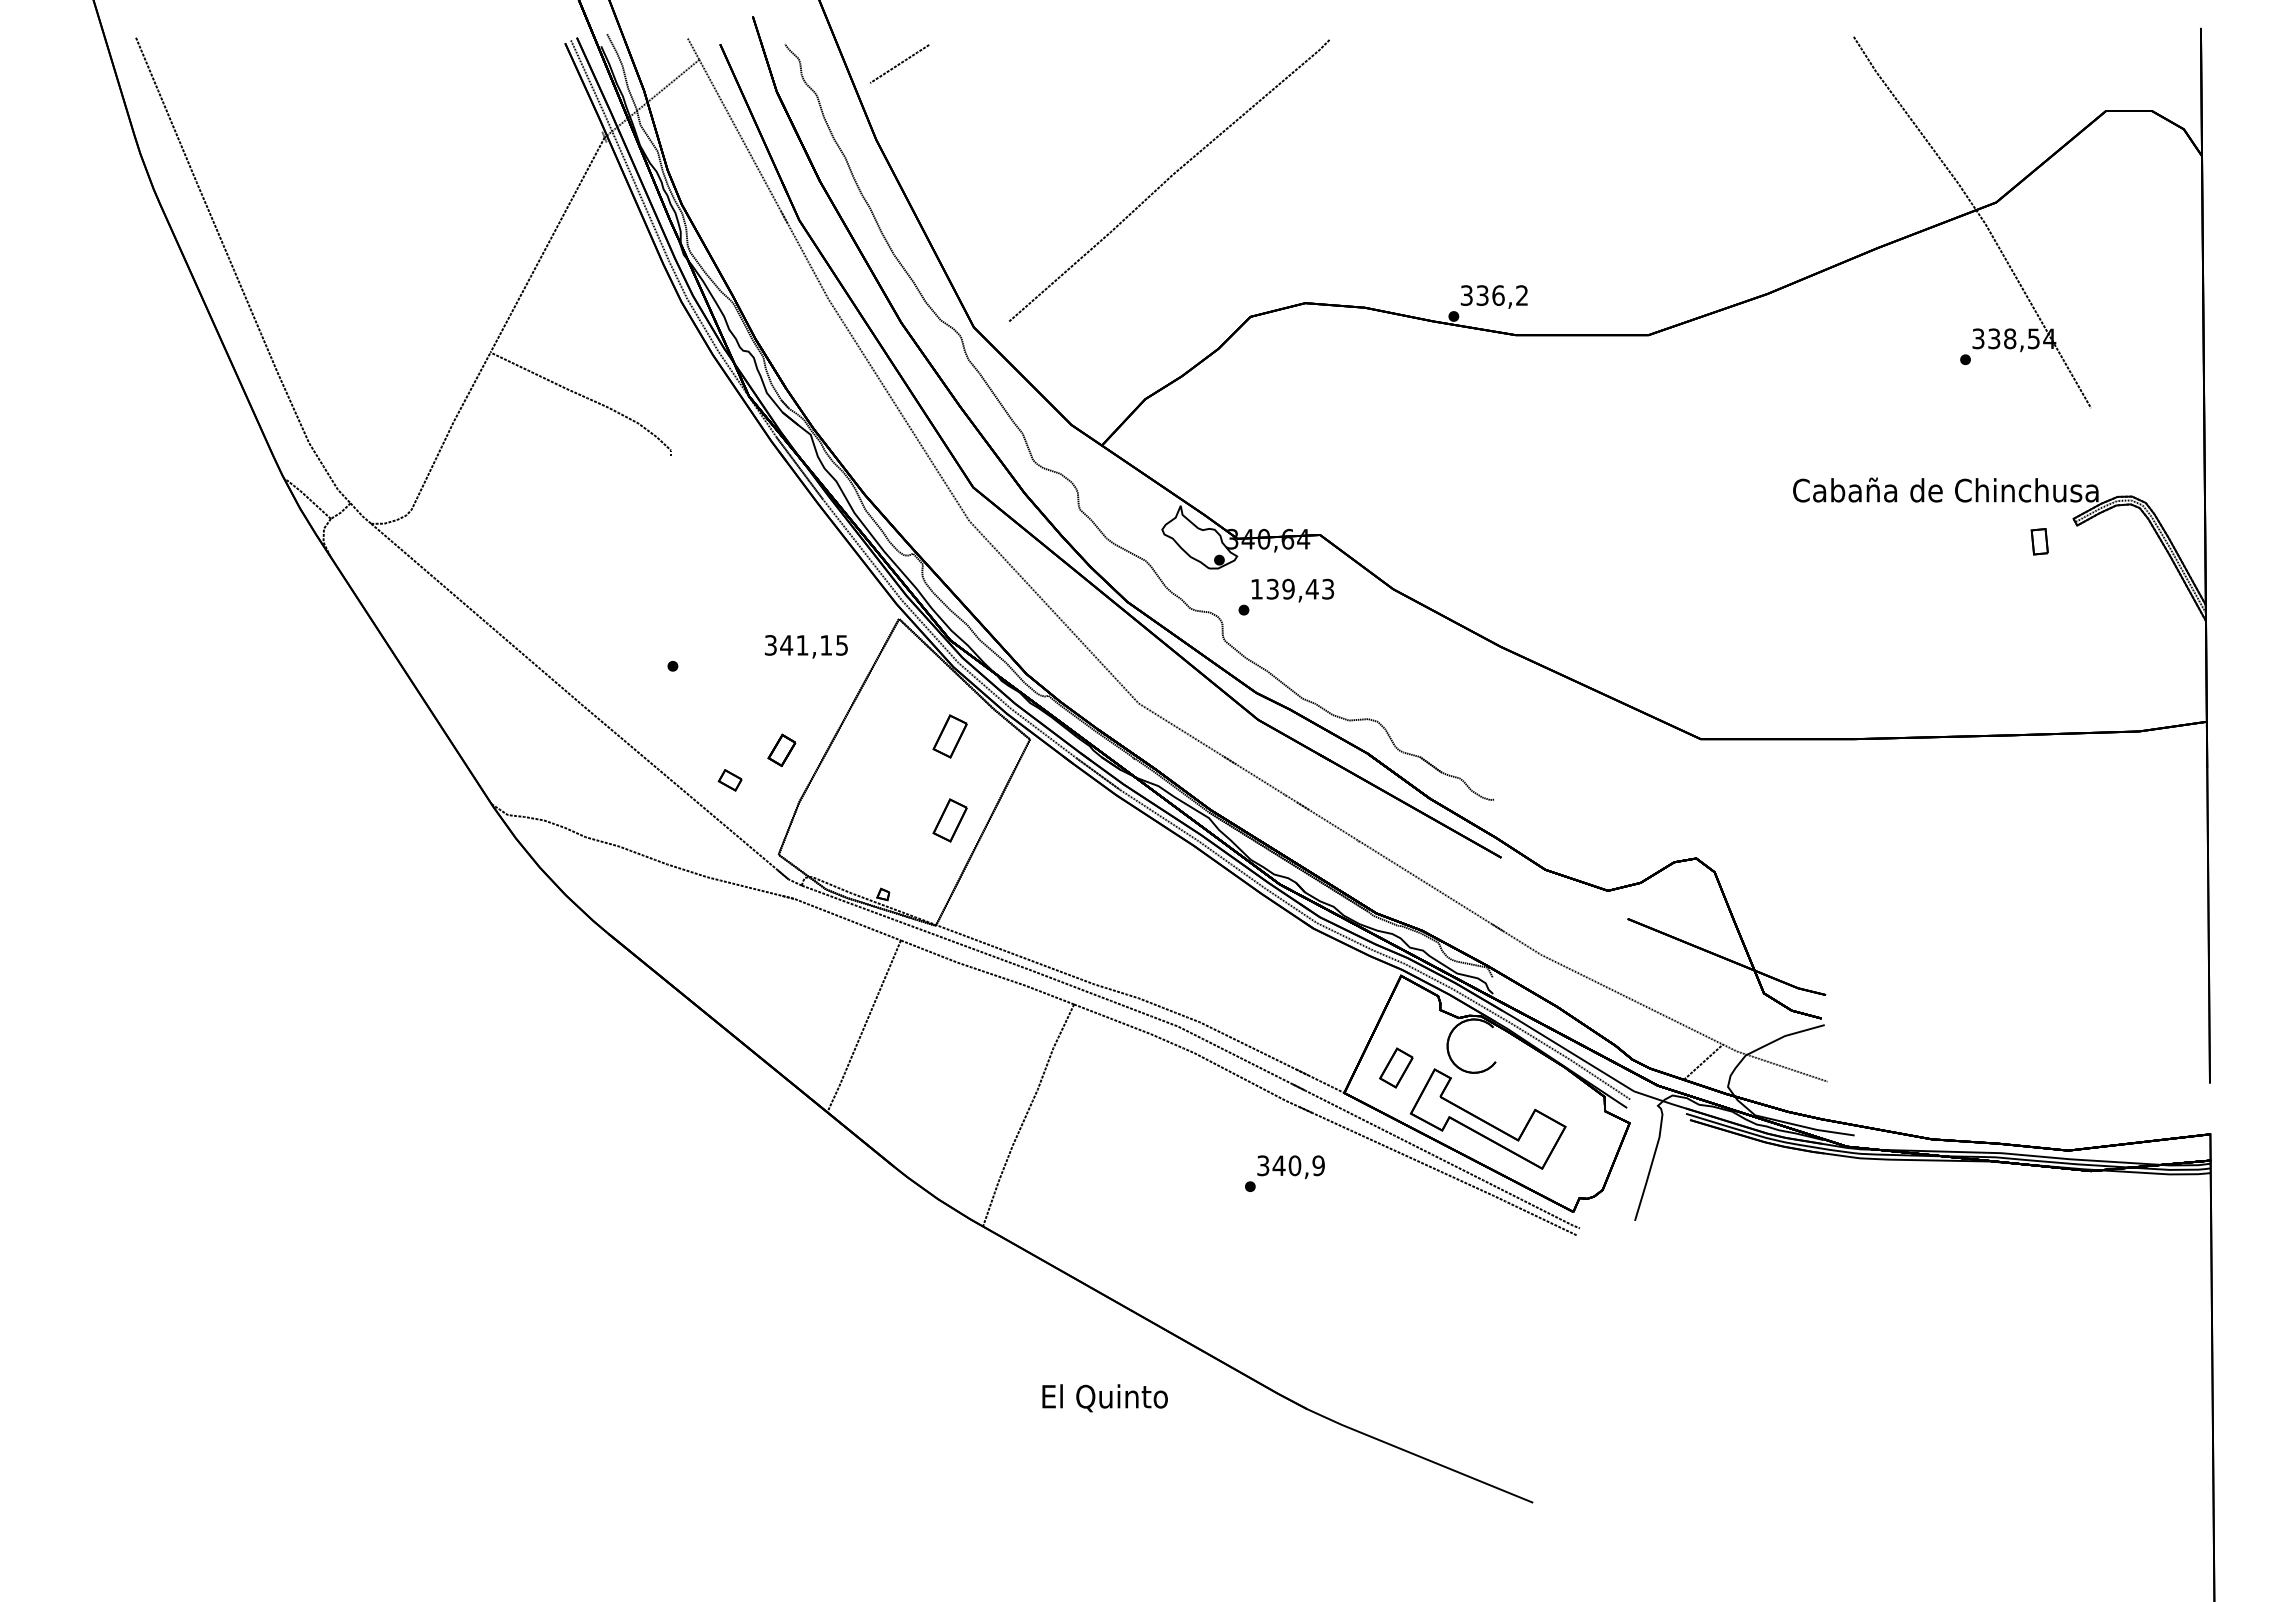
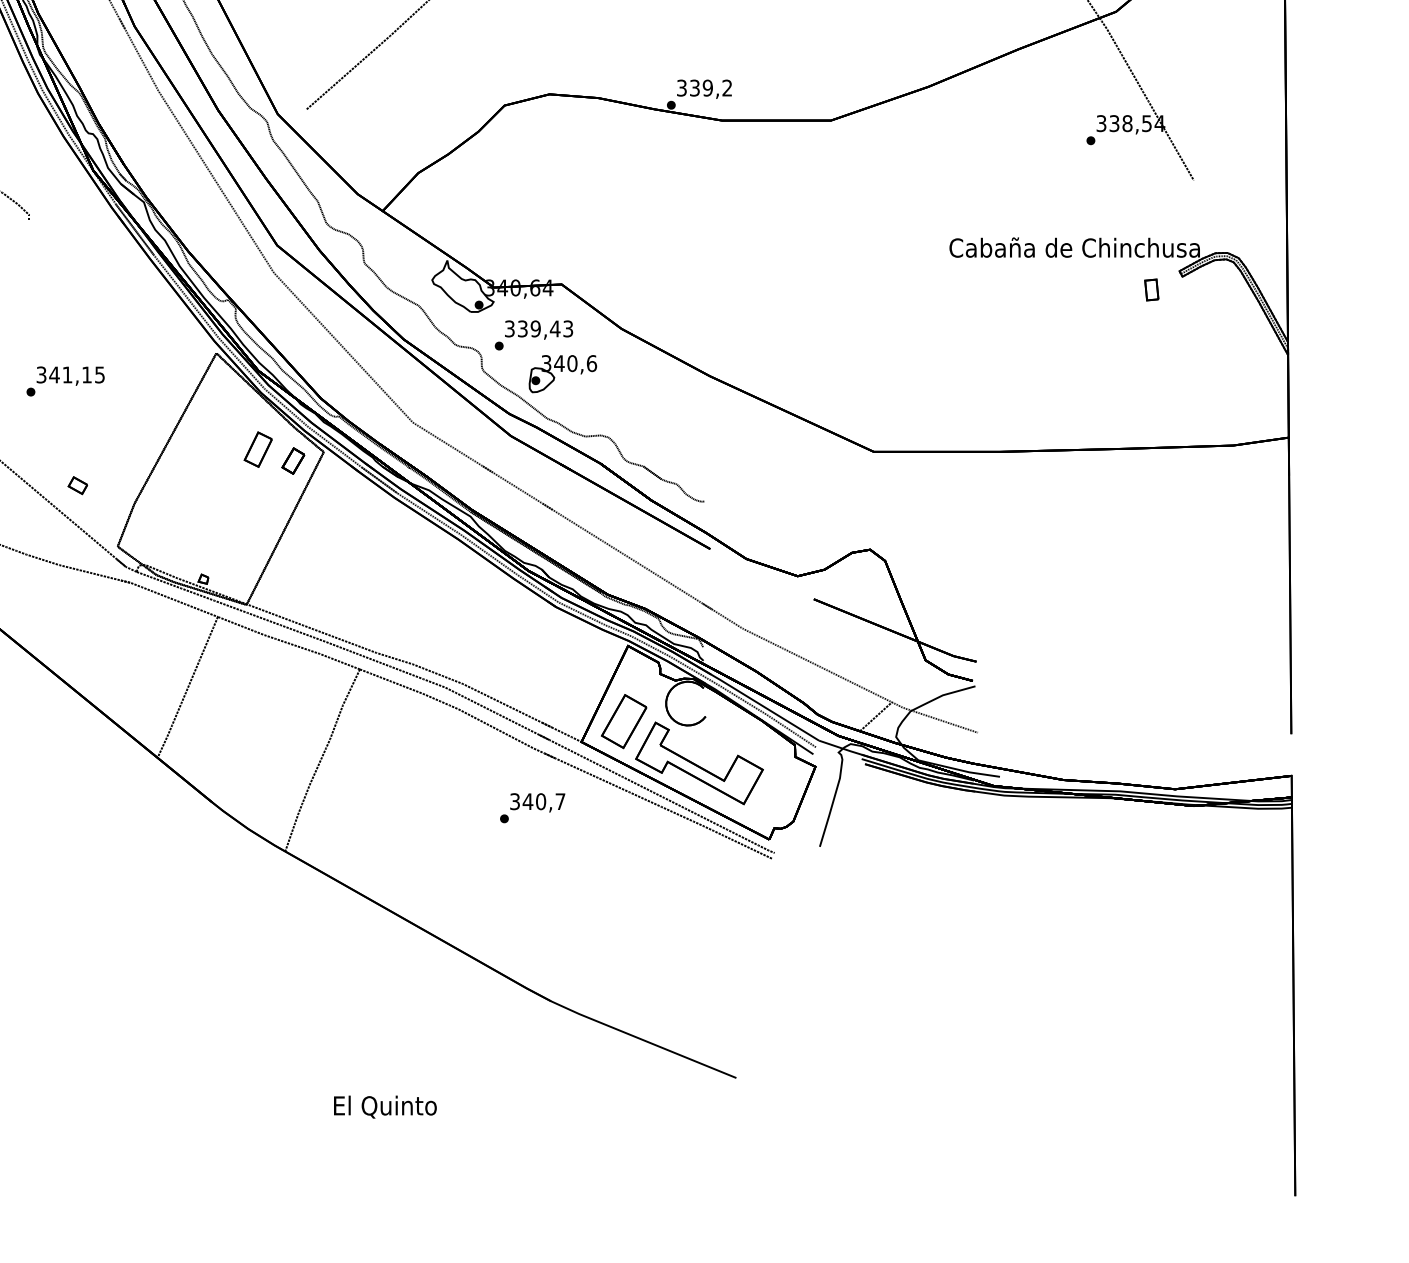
text: (1498, 295) -> (707, 88), 336,2 -> 339,2
text: (1256, 588) -> (509, 328), 139,43 -> 339,43
part: (1321, 644) -> (562, 374), added
text: (806, 646) -> (70, 375), moved
part: (781, 749) -> (293, 460), moved
part: (949, 820) -> (257, 518), removed
part: (1396, 1067) -> (624, 721), size x1.67
text: (1318, 1165) -> (560, 801), 340,9 -> 340,7
text: (1104, 1398) -> (384, 1107), moved

